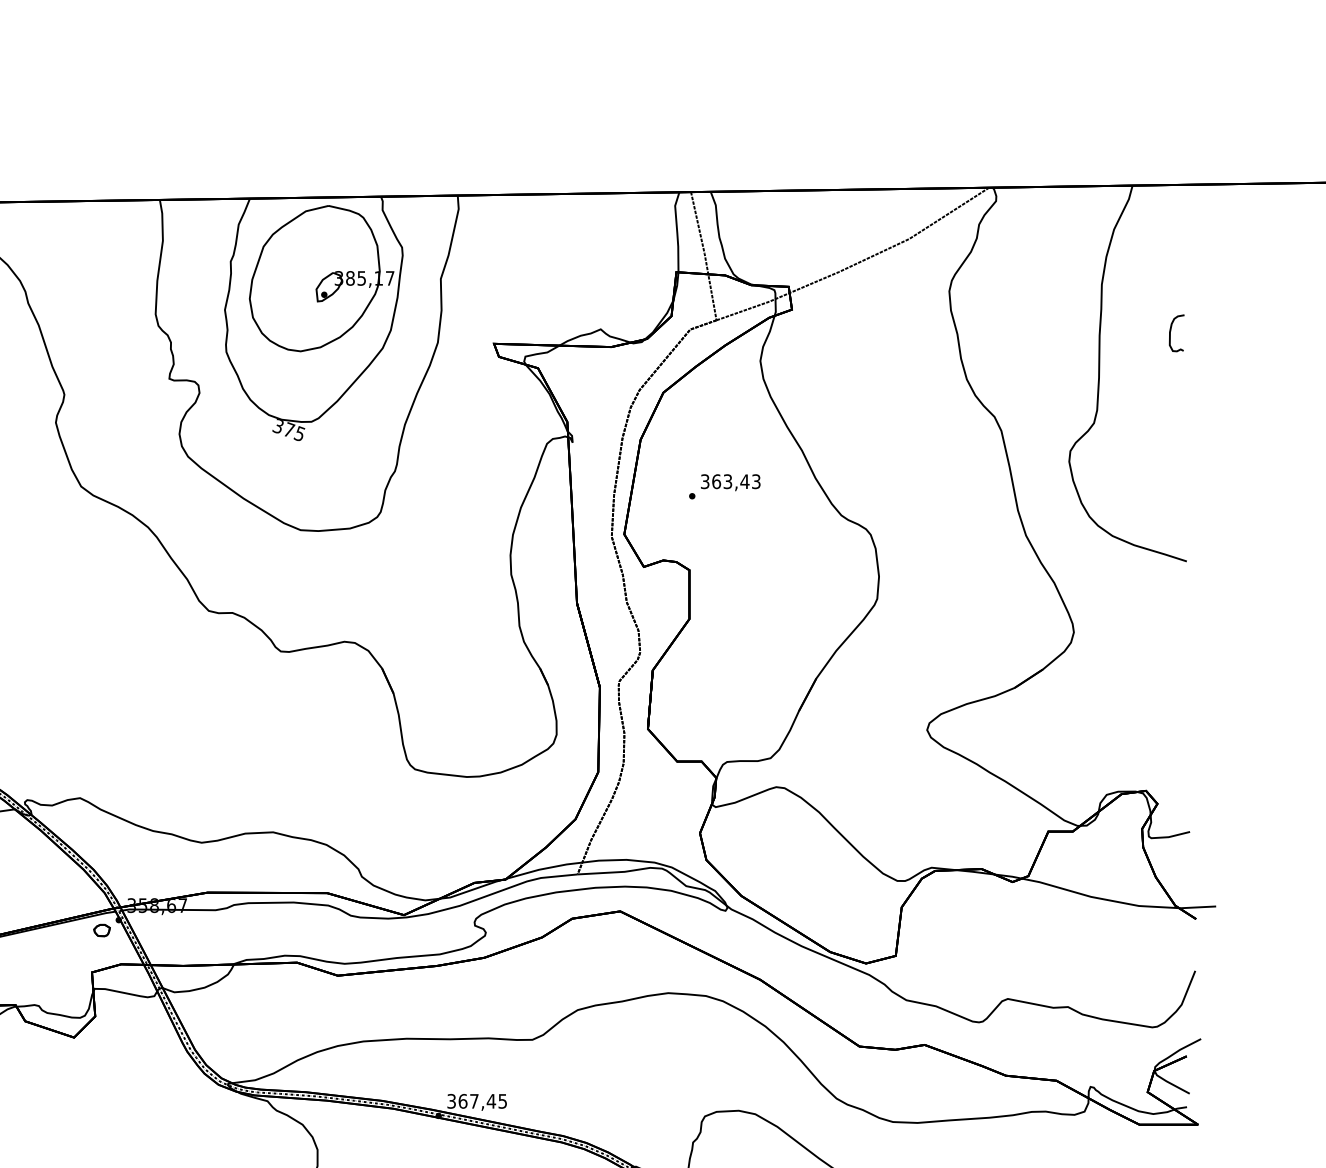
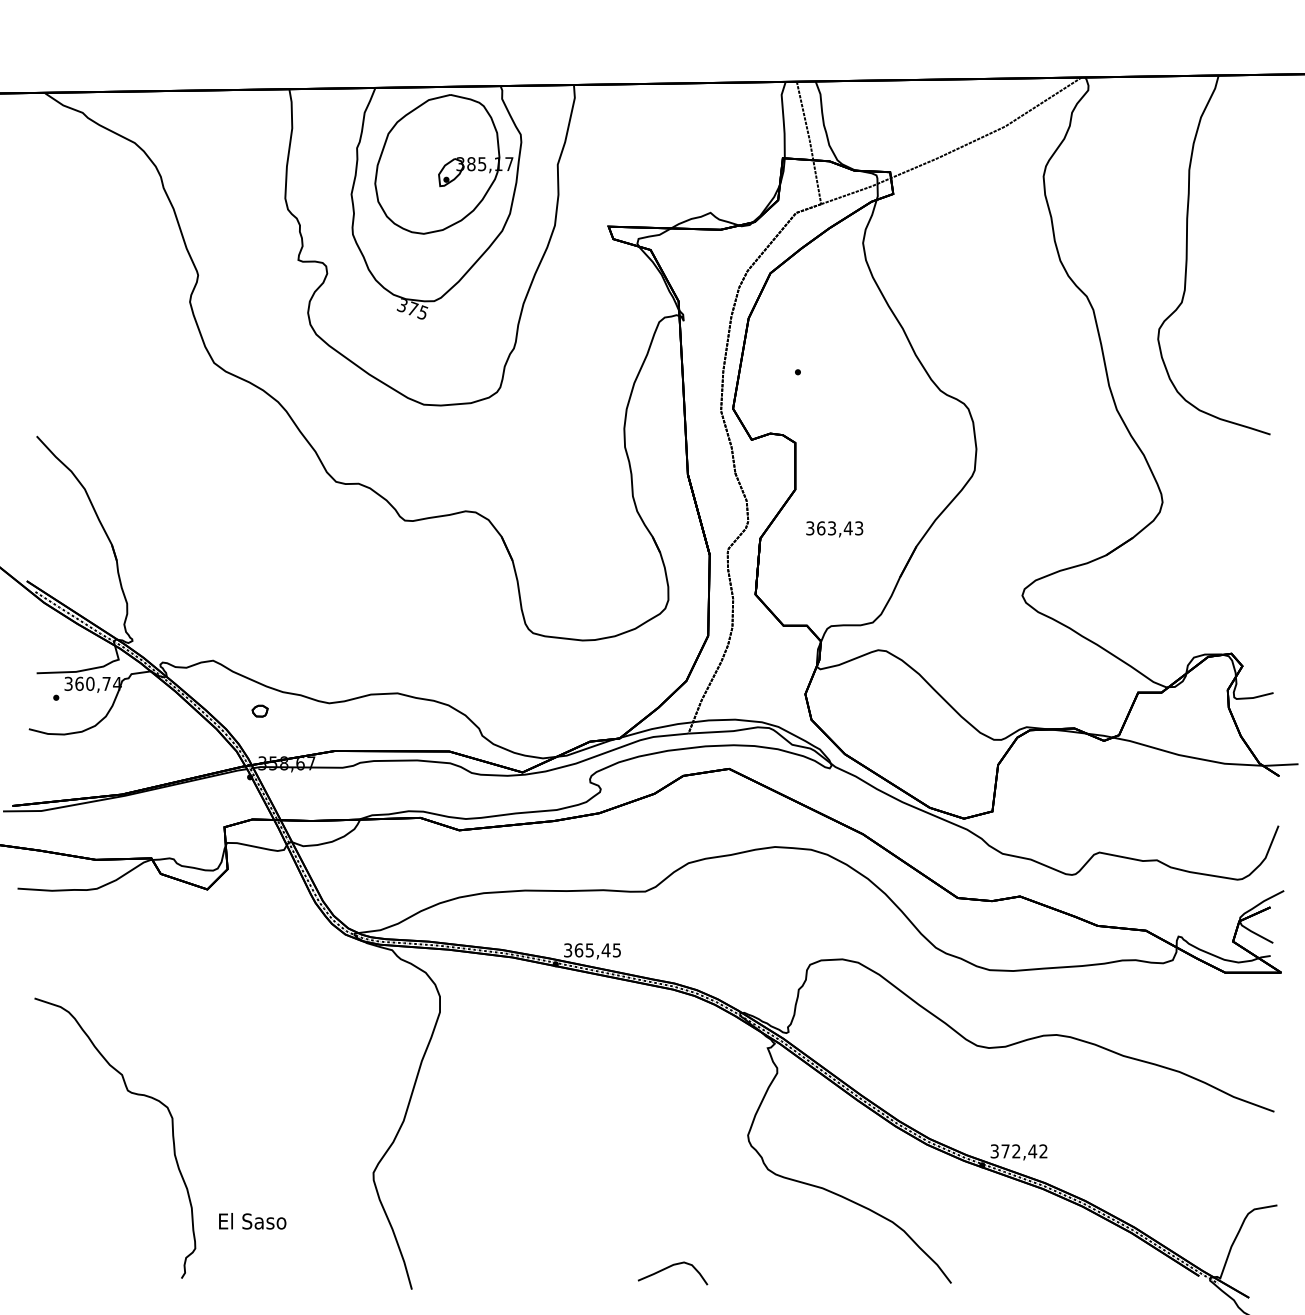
curve: (1171, 333) -> (1255, 216), removed
text: (730, 482) -> (834, 529), moved
part: (101, 929) -> (259, 710), moved
text: (474, 1101) -> (589, 950), 367,45 -> 365,45

